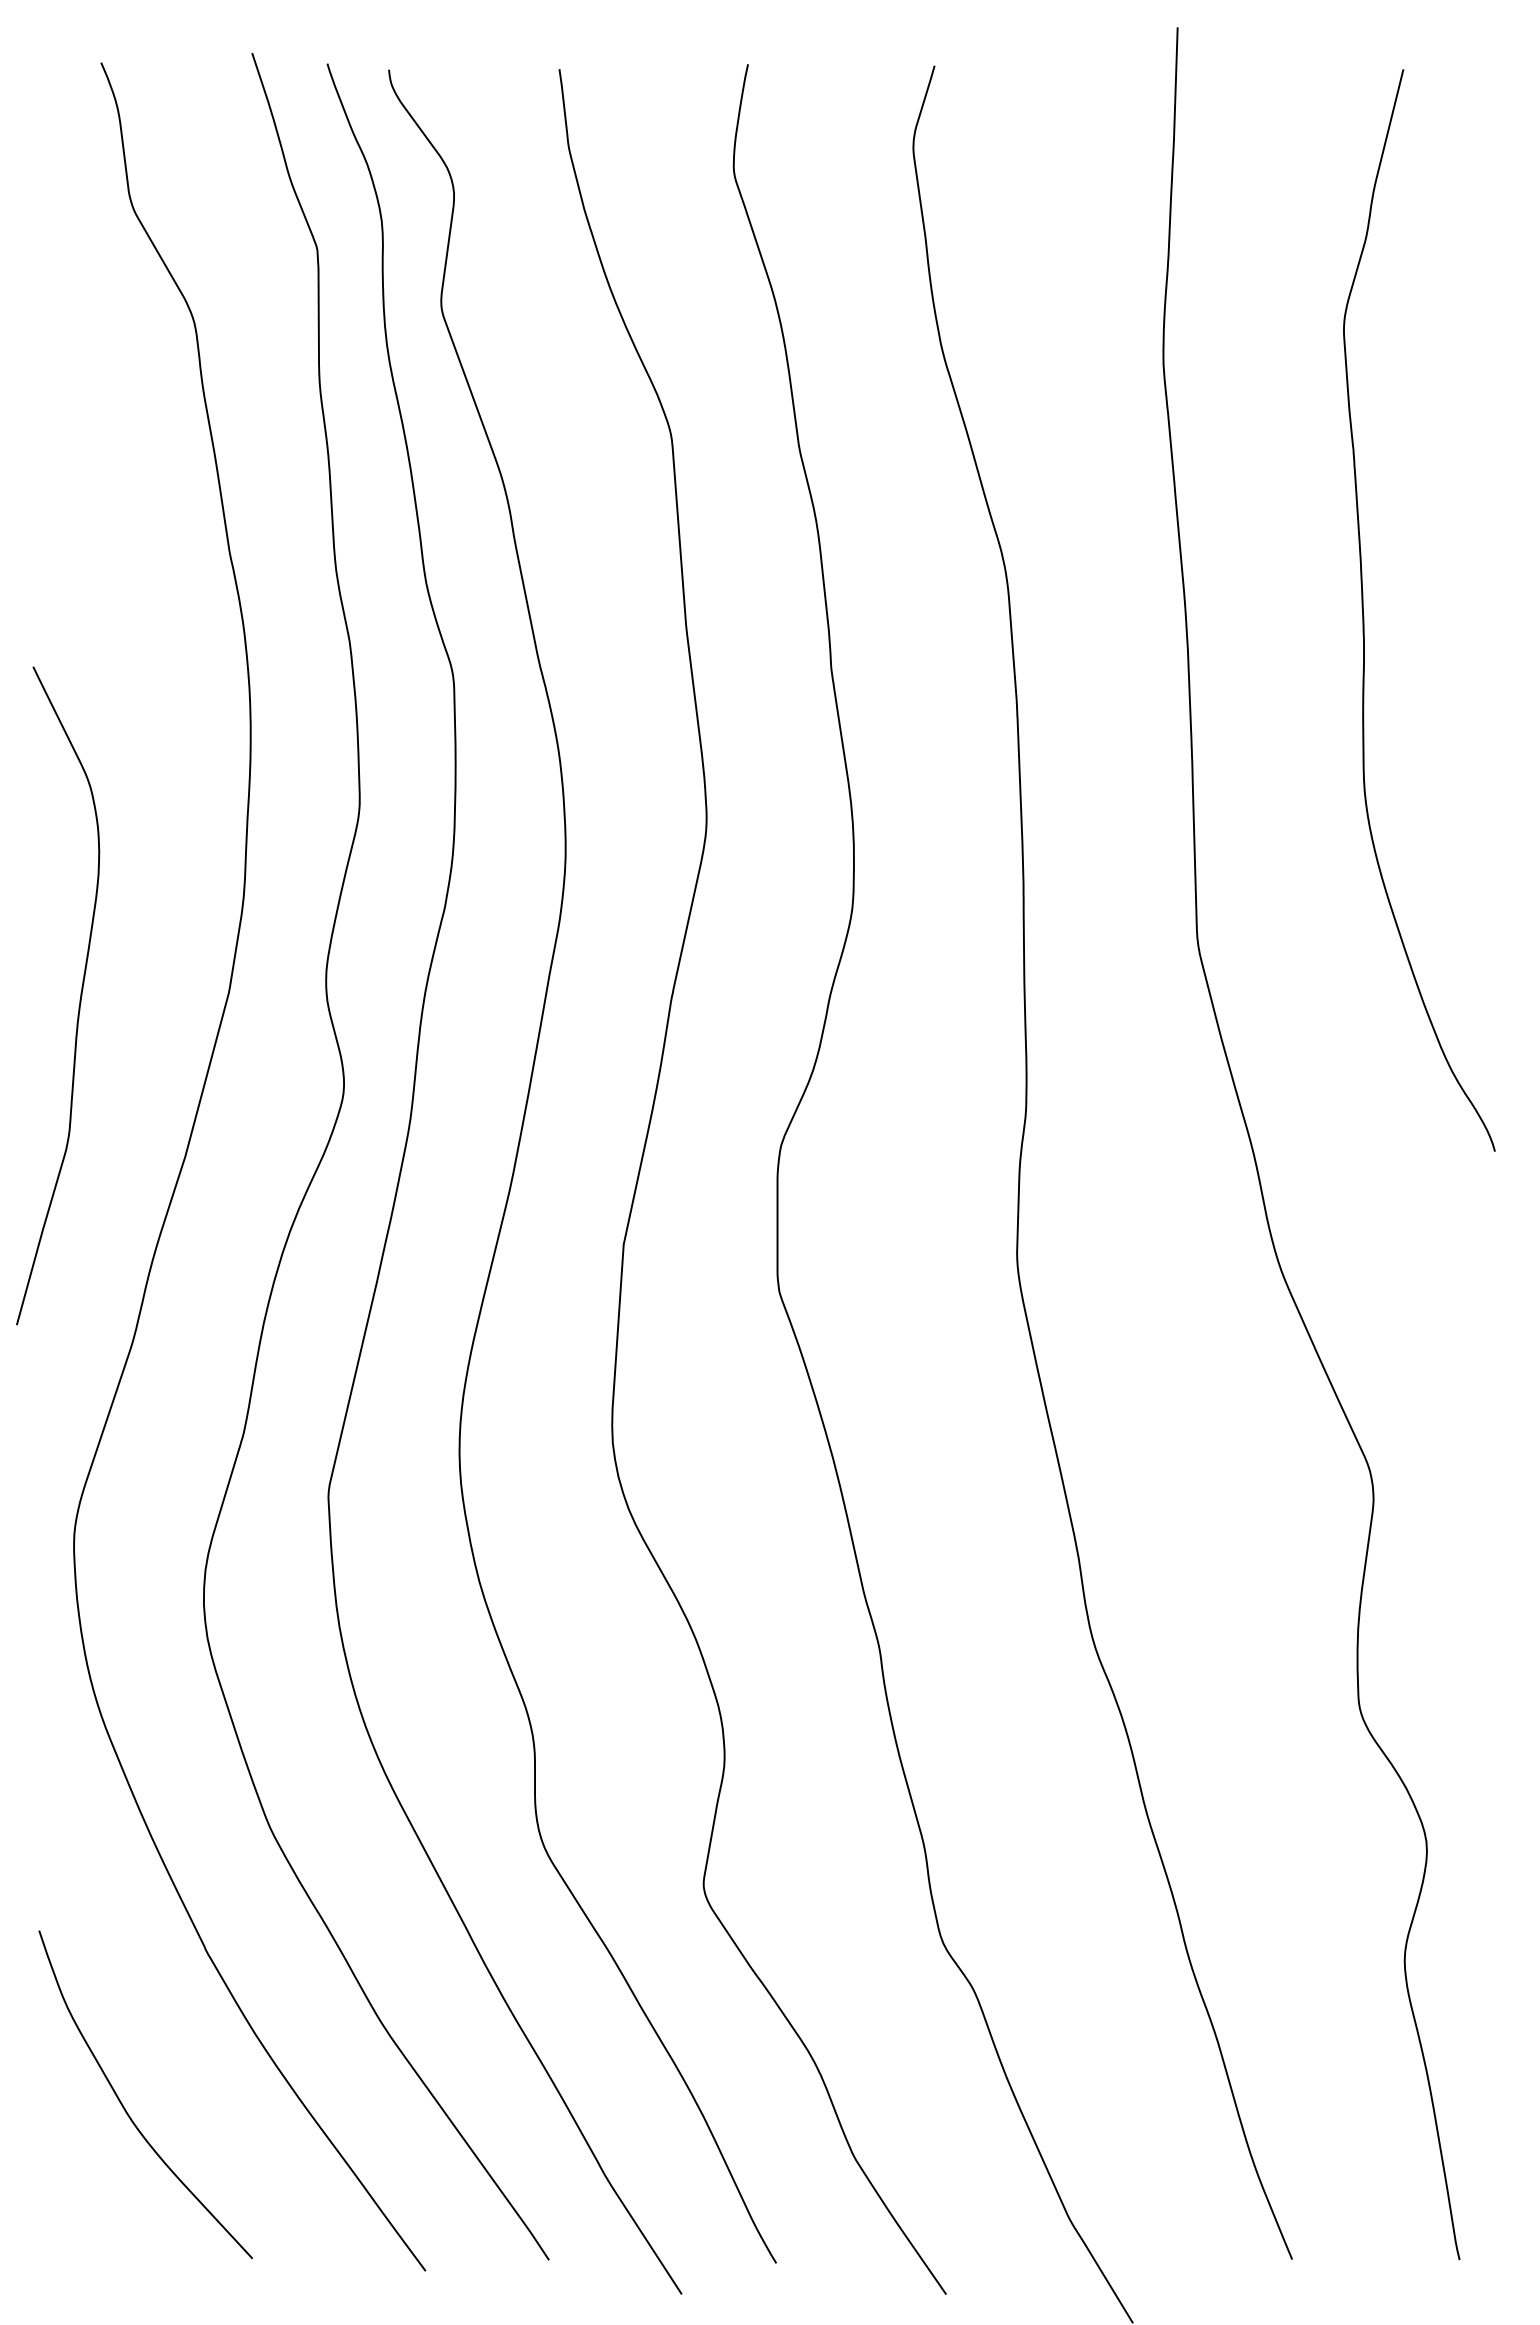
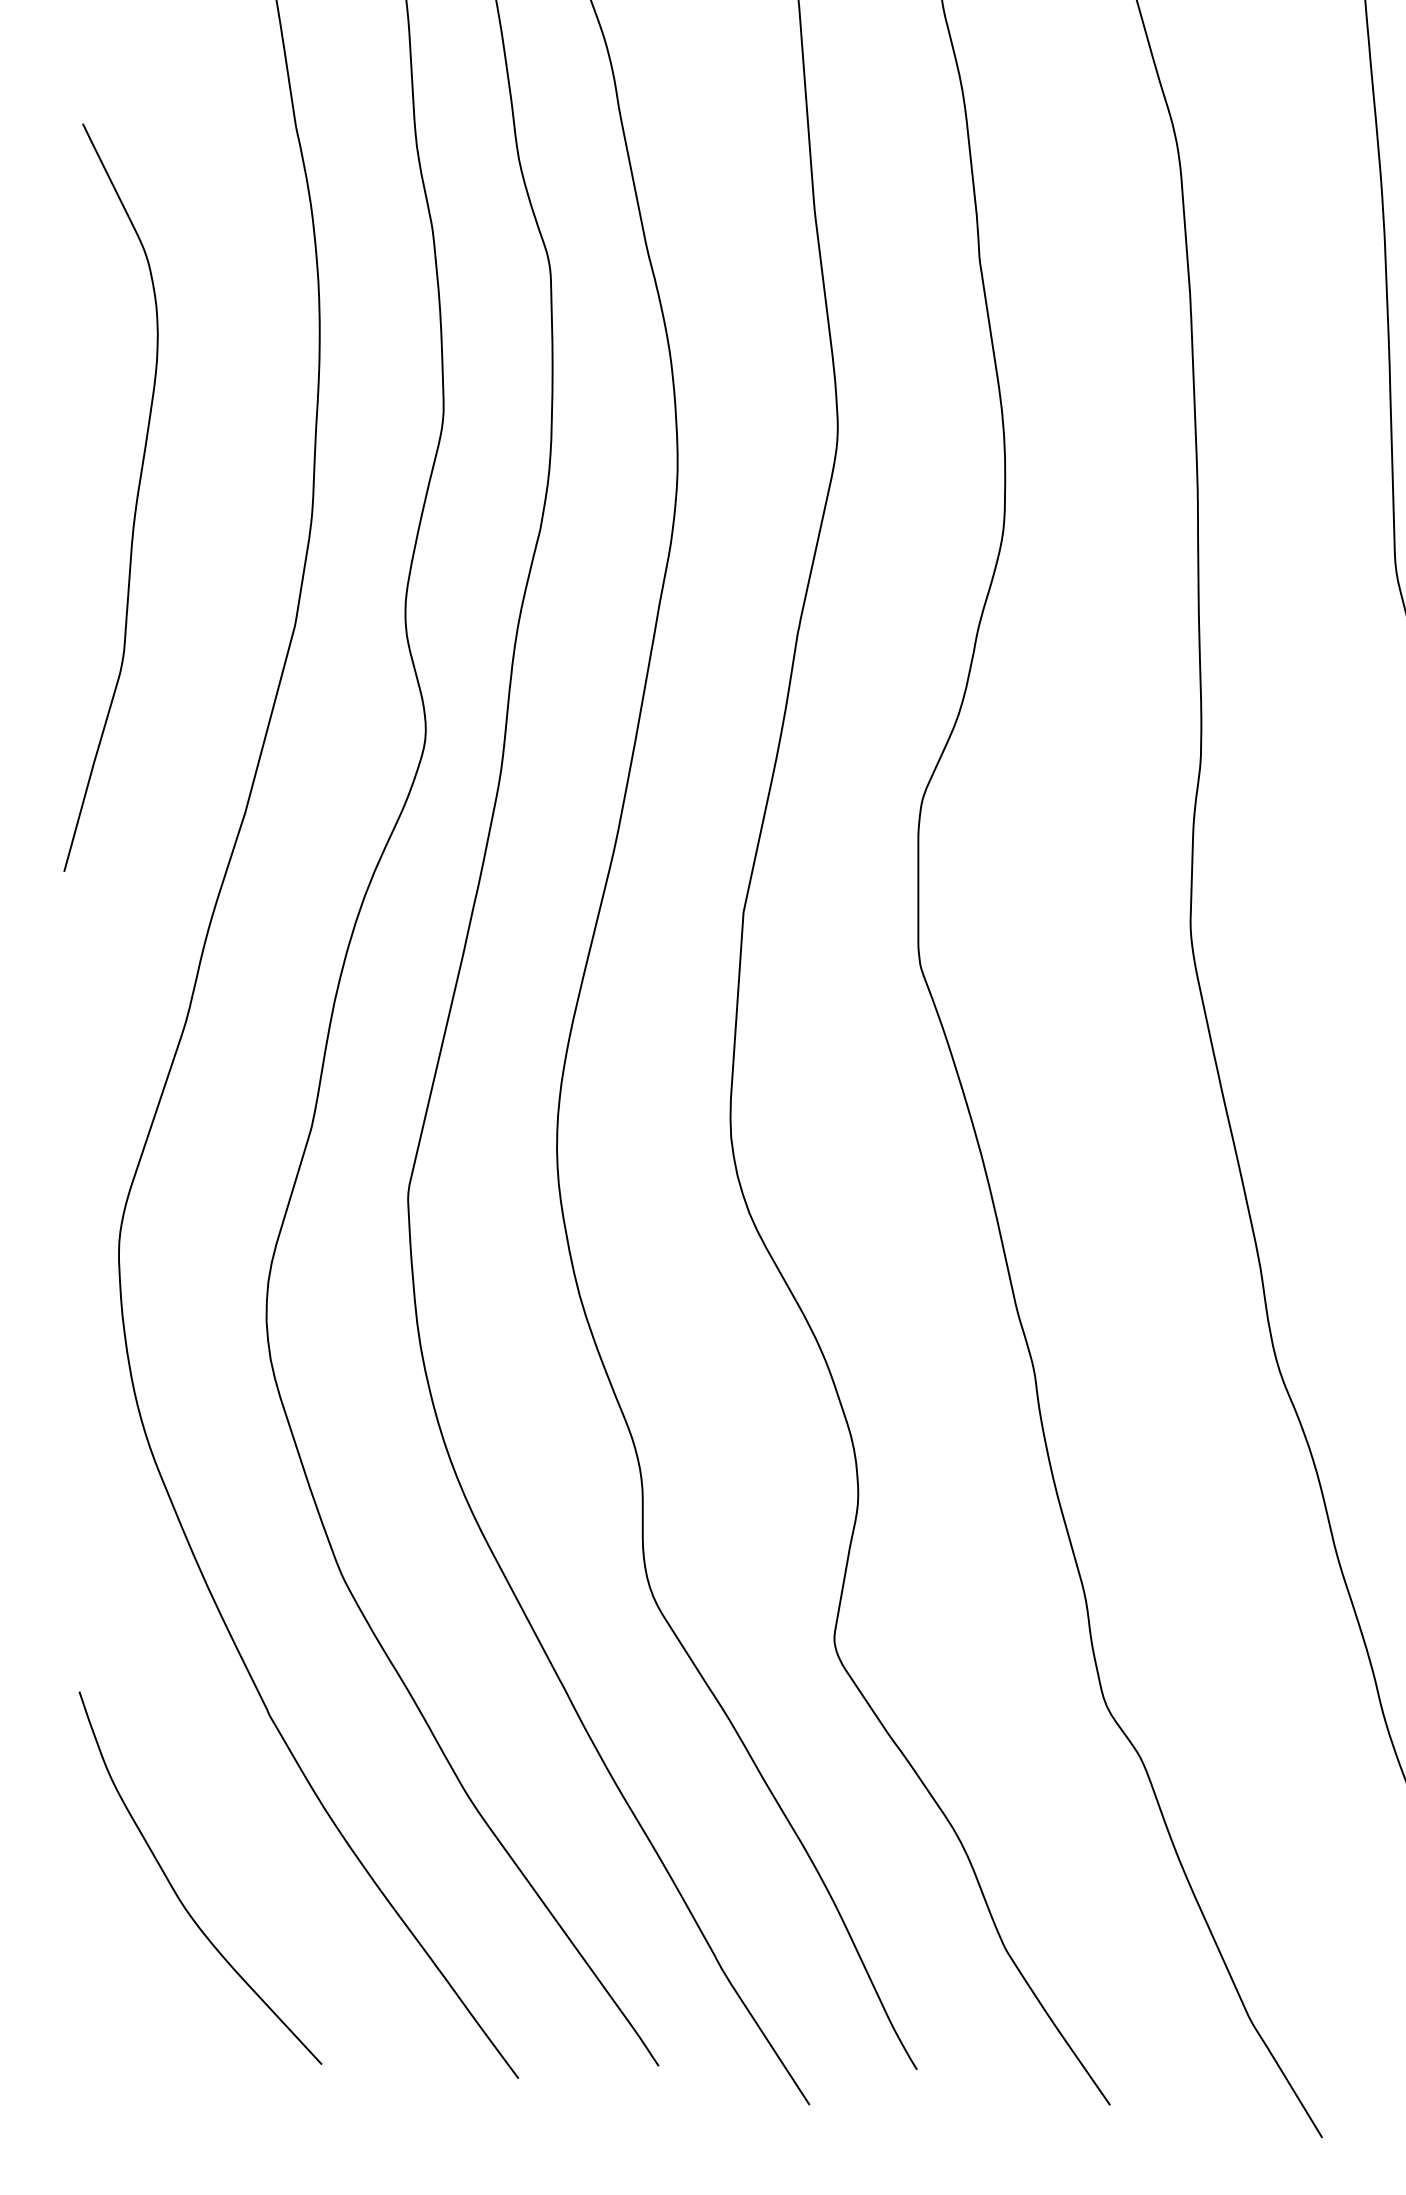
curve: (79, 999) -> (135, 501), moved

